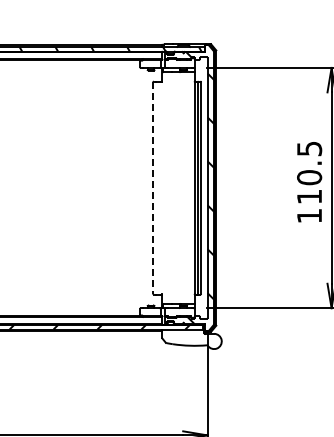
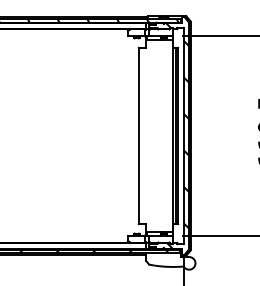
line: (153, 188) -> (138, 136), dashed -> solid

